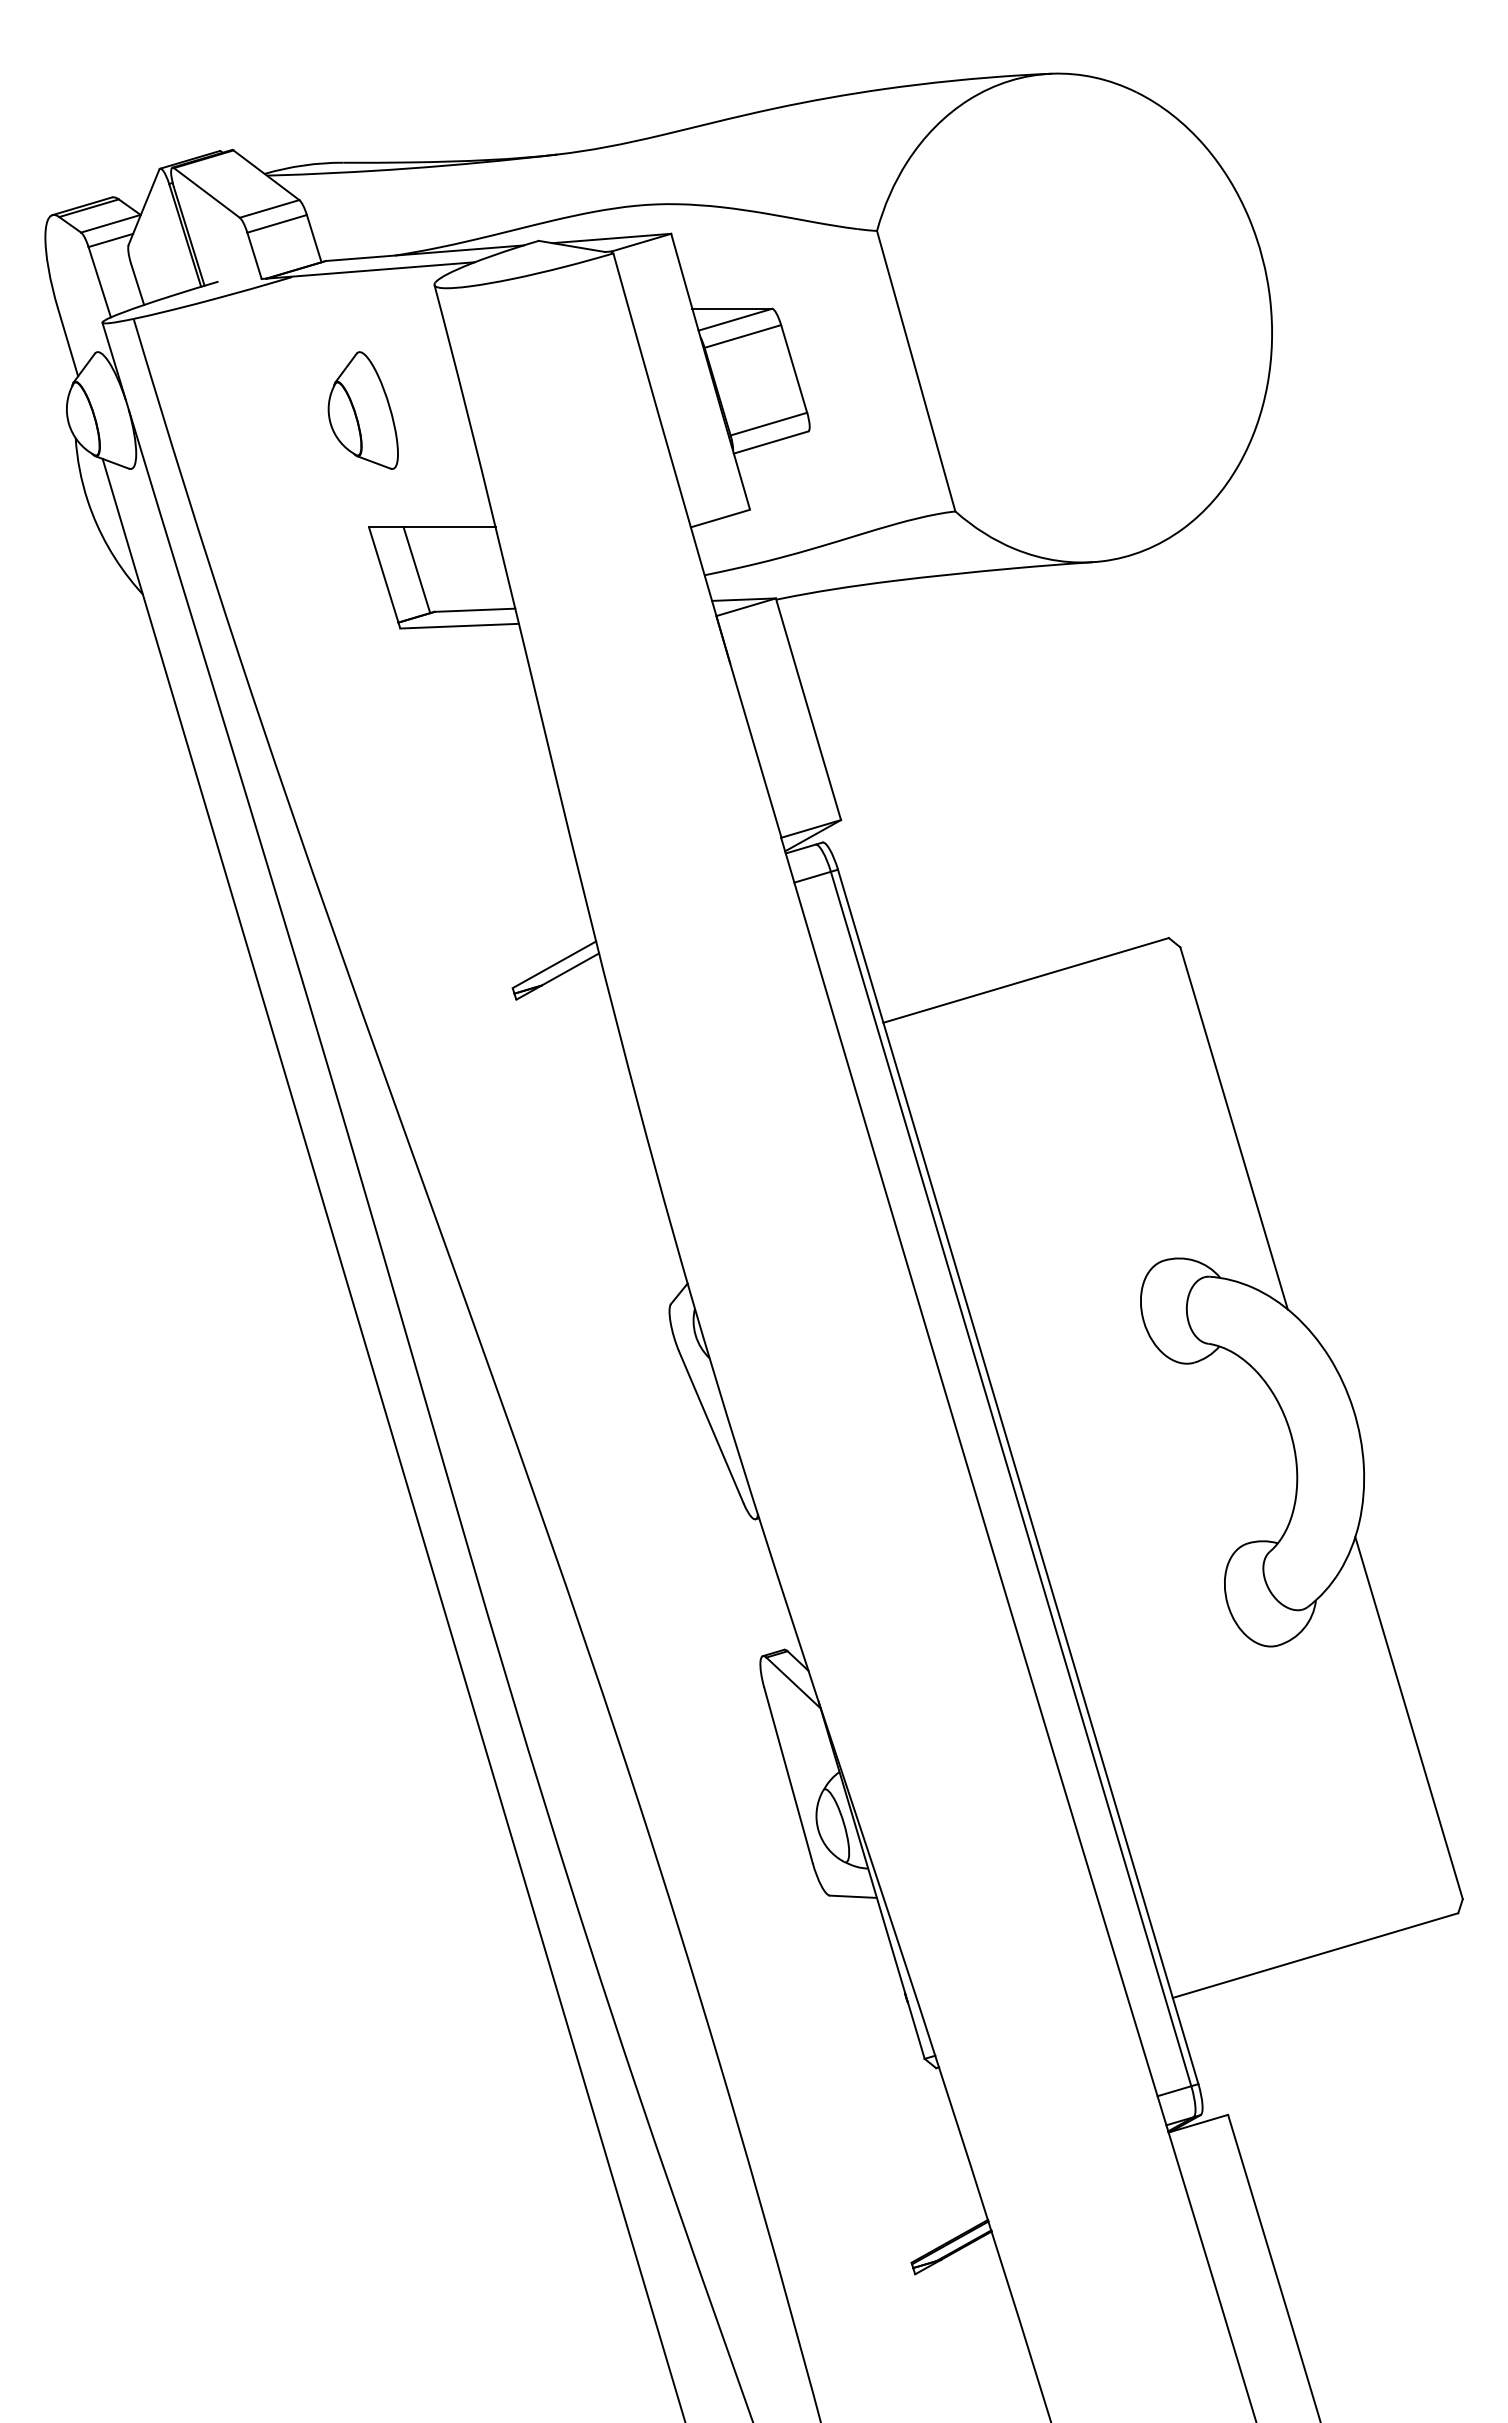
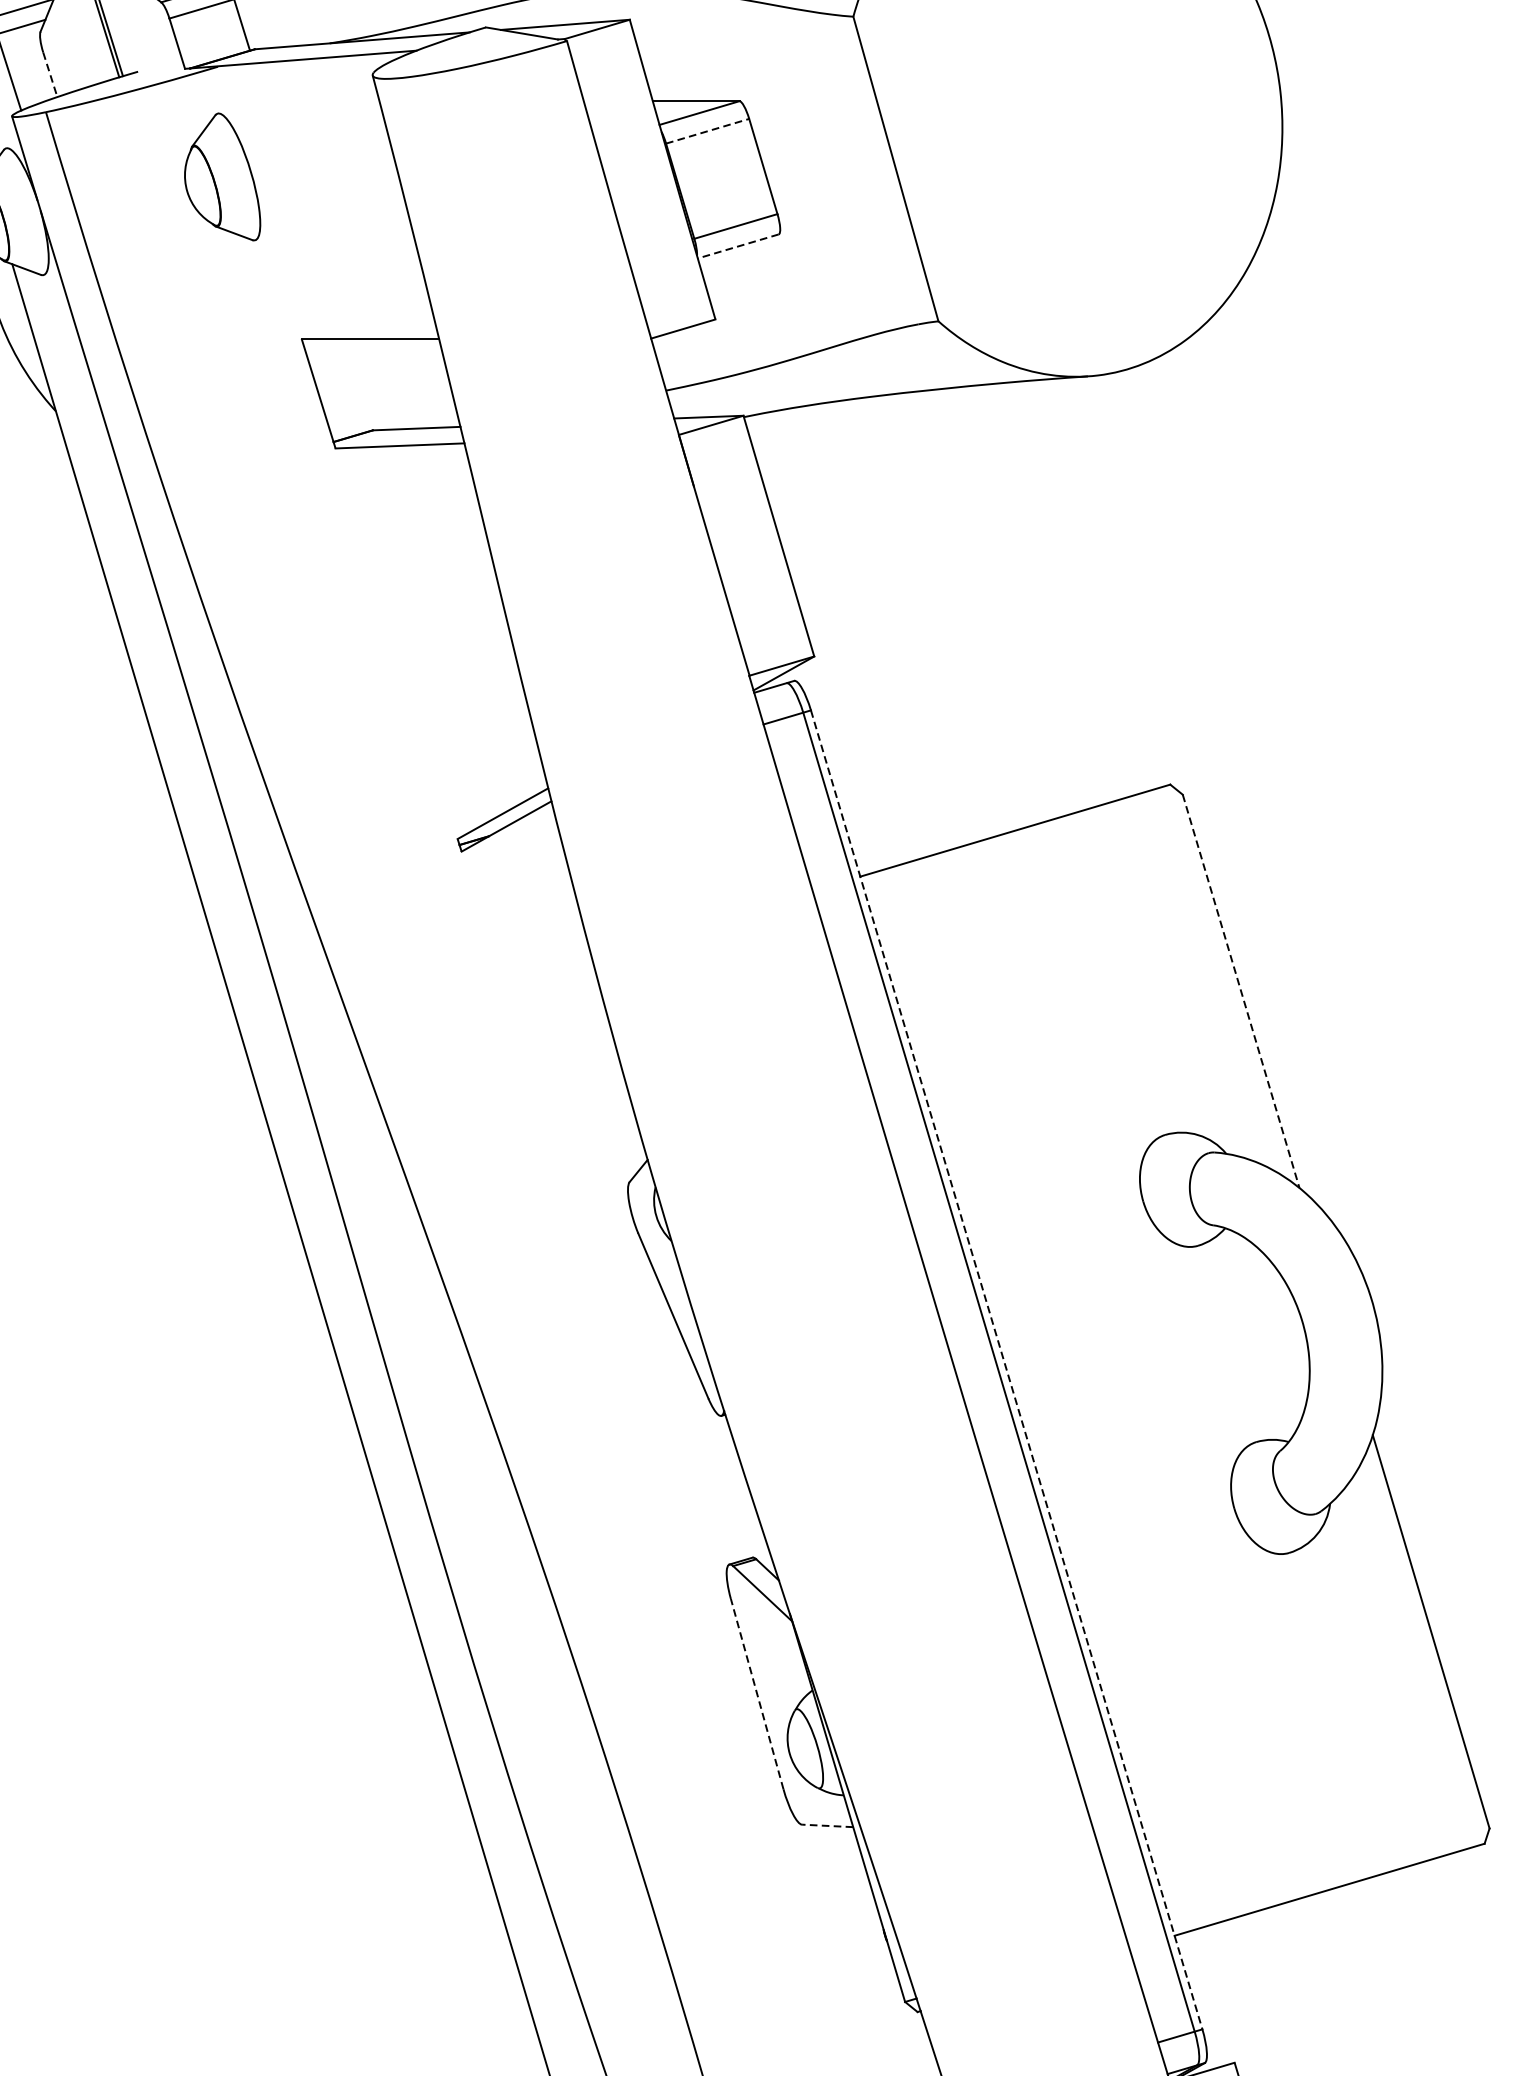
line: (137, 284) -> (50, 74), solid -> dashed
line: (742, 336) -> (707, 131), solid -> dashed
part: (362, 410) -> (221, 176), moved
line: (771, 442) -> (738, 246), solid -> dashed
line: (416, 570) -> (353, 385), removed
line: (1234, 1128) -> (1241, 991), solid -> dashed
line: (1018, 1477) -> (1007, 1370), solid -> dashed
line: (788, 1775) -> (757, 1694), solid -> dashed
line: (853, 1896) -> (827, 1825), solid -> dashed

